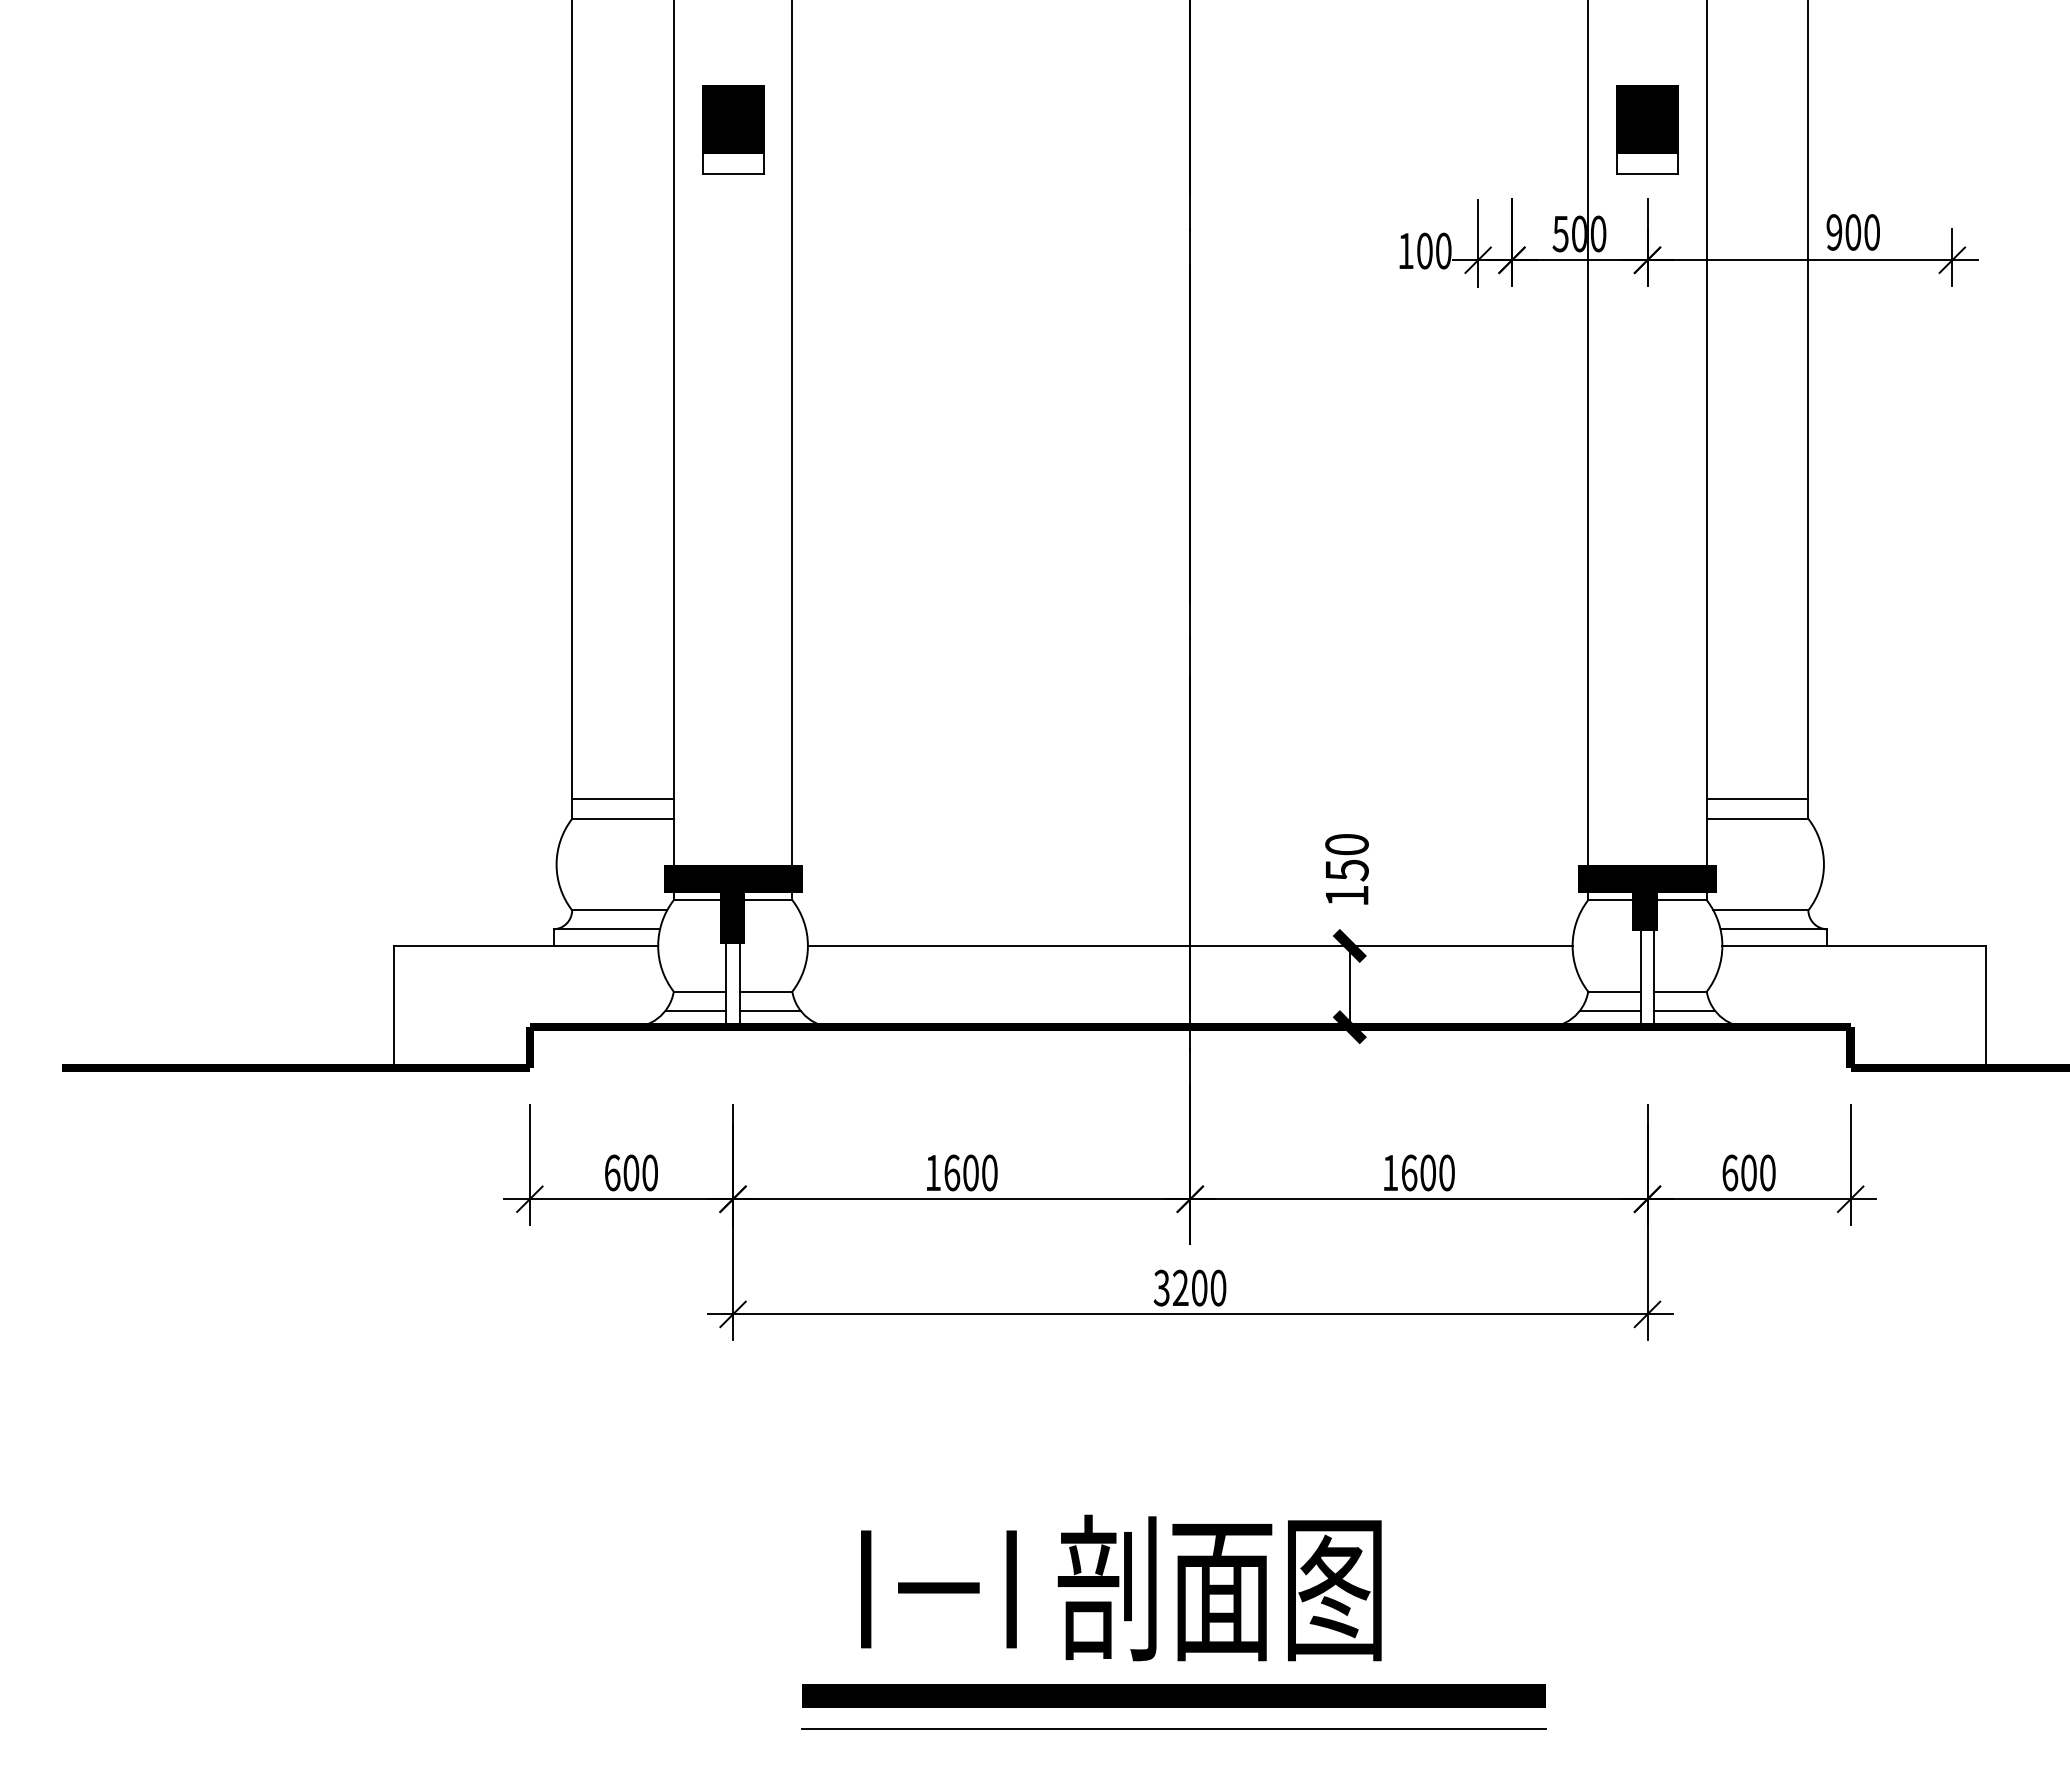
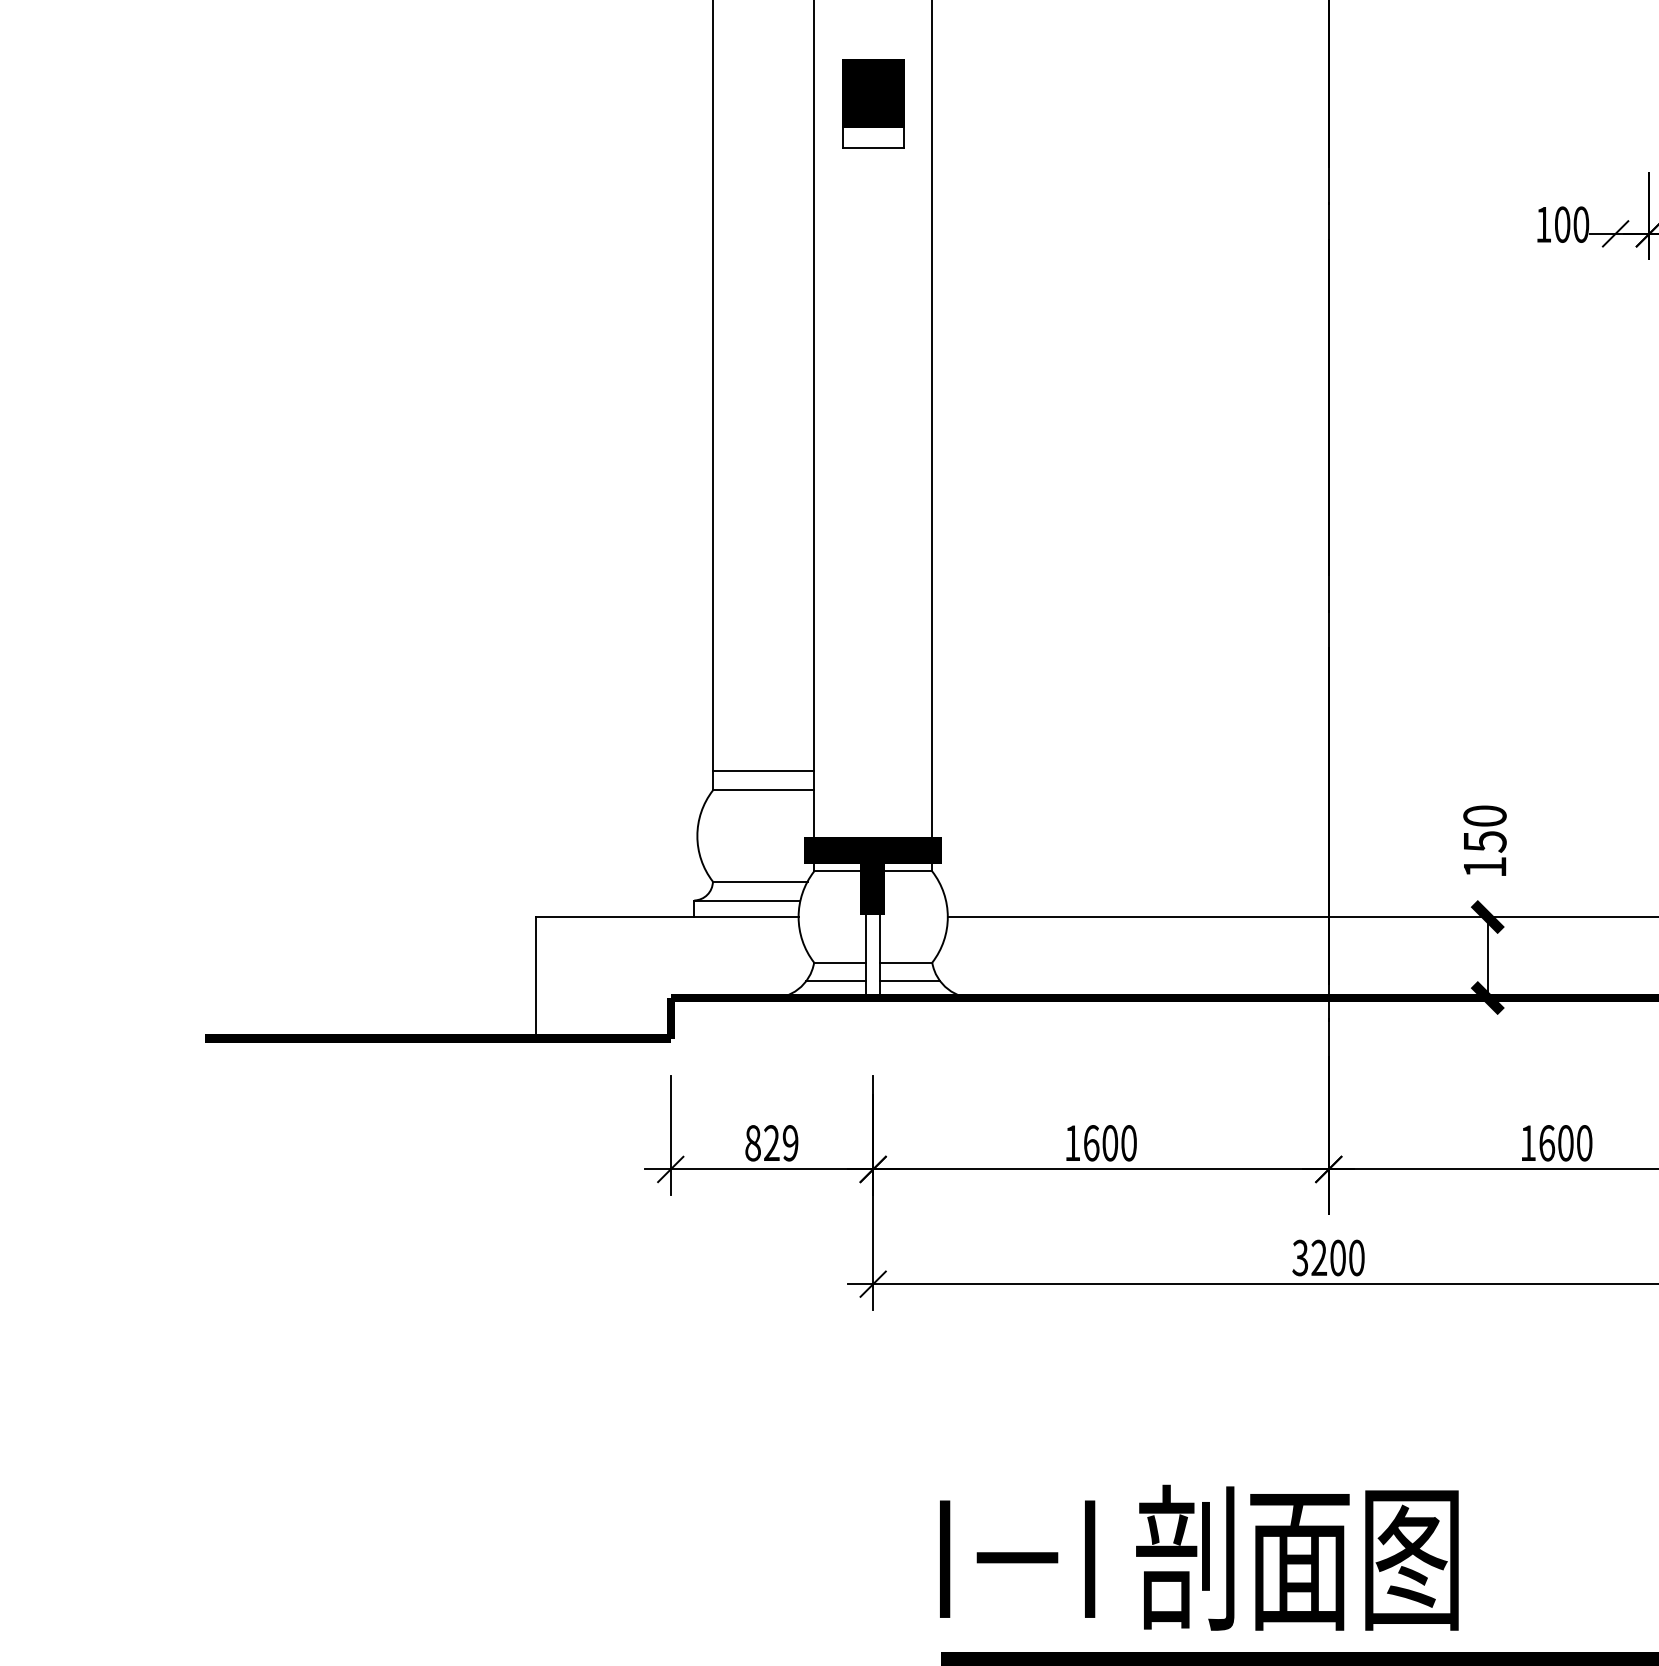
line: (1478, 243) -> (1615, 217), removed
text: (630, 1172) -> (771, 1142), 600 -> 829
text: (1121, 1587) -> (1199, 1557), moved

